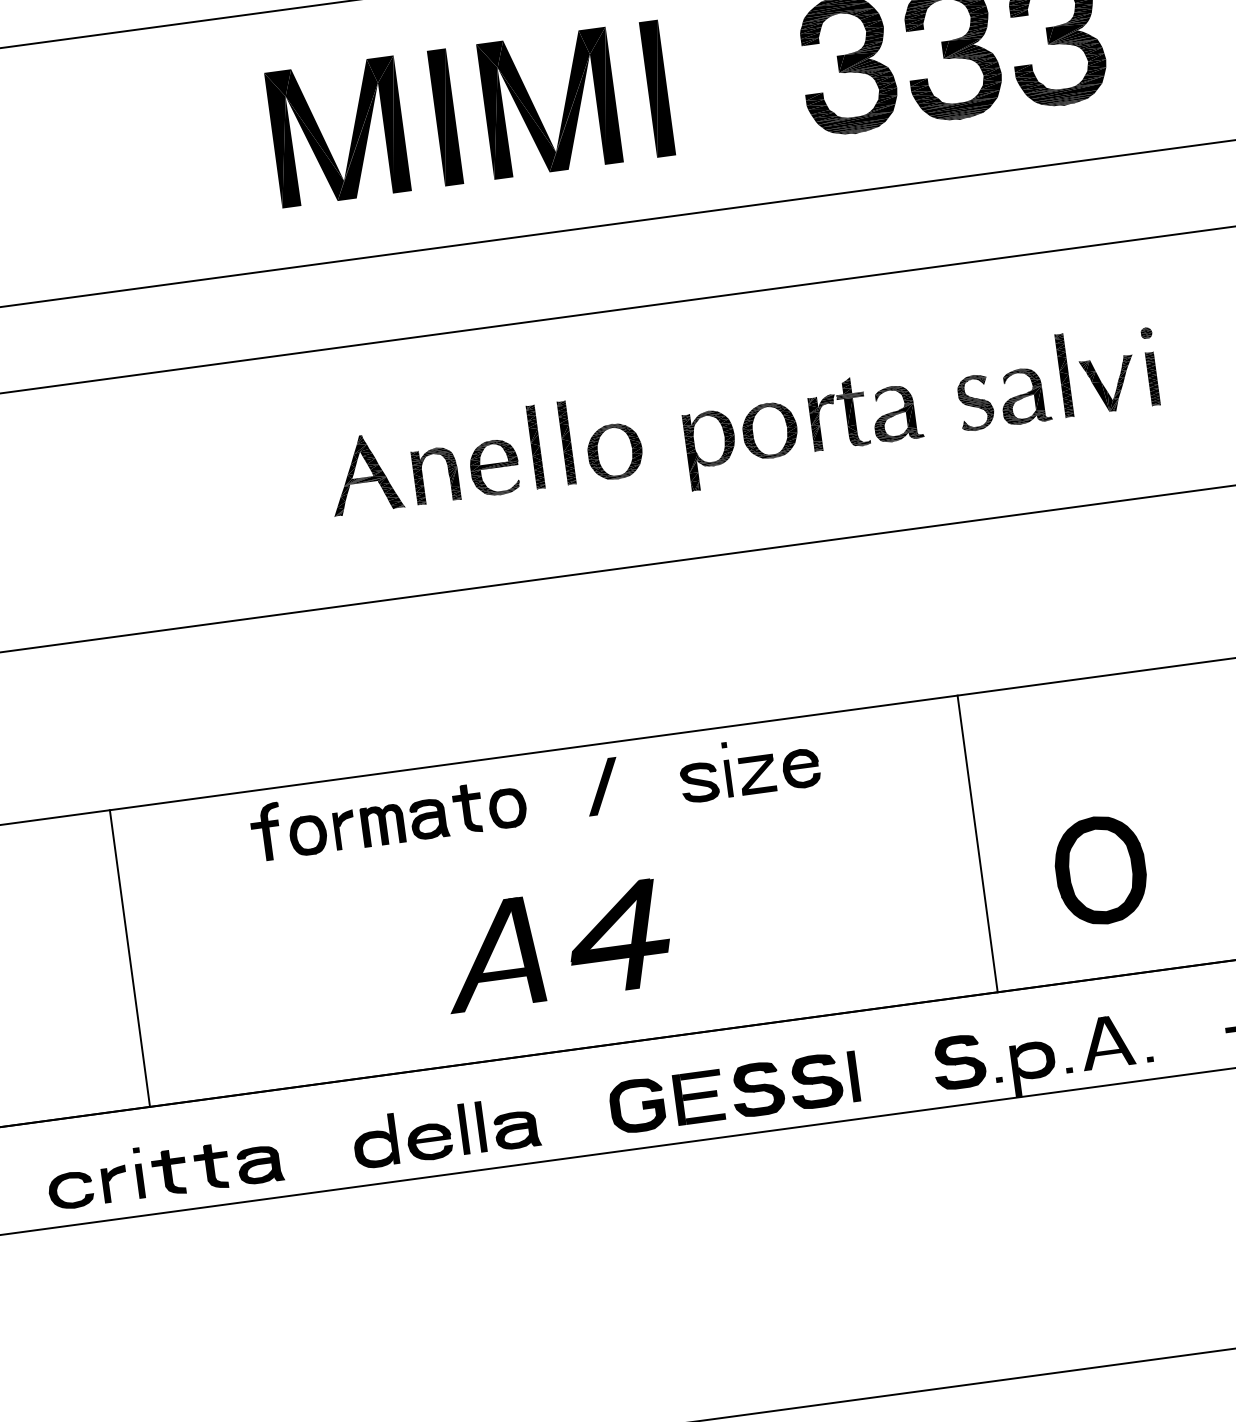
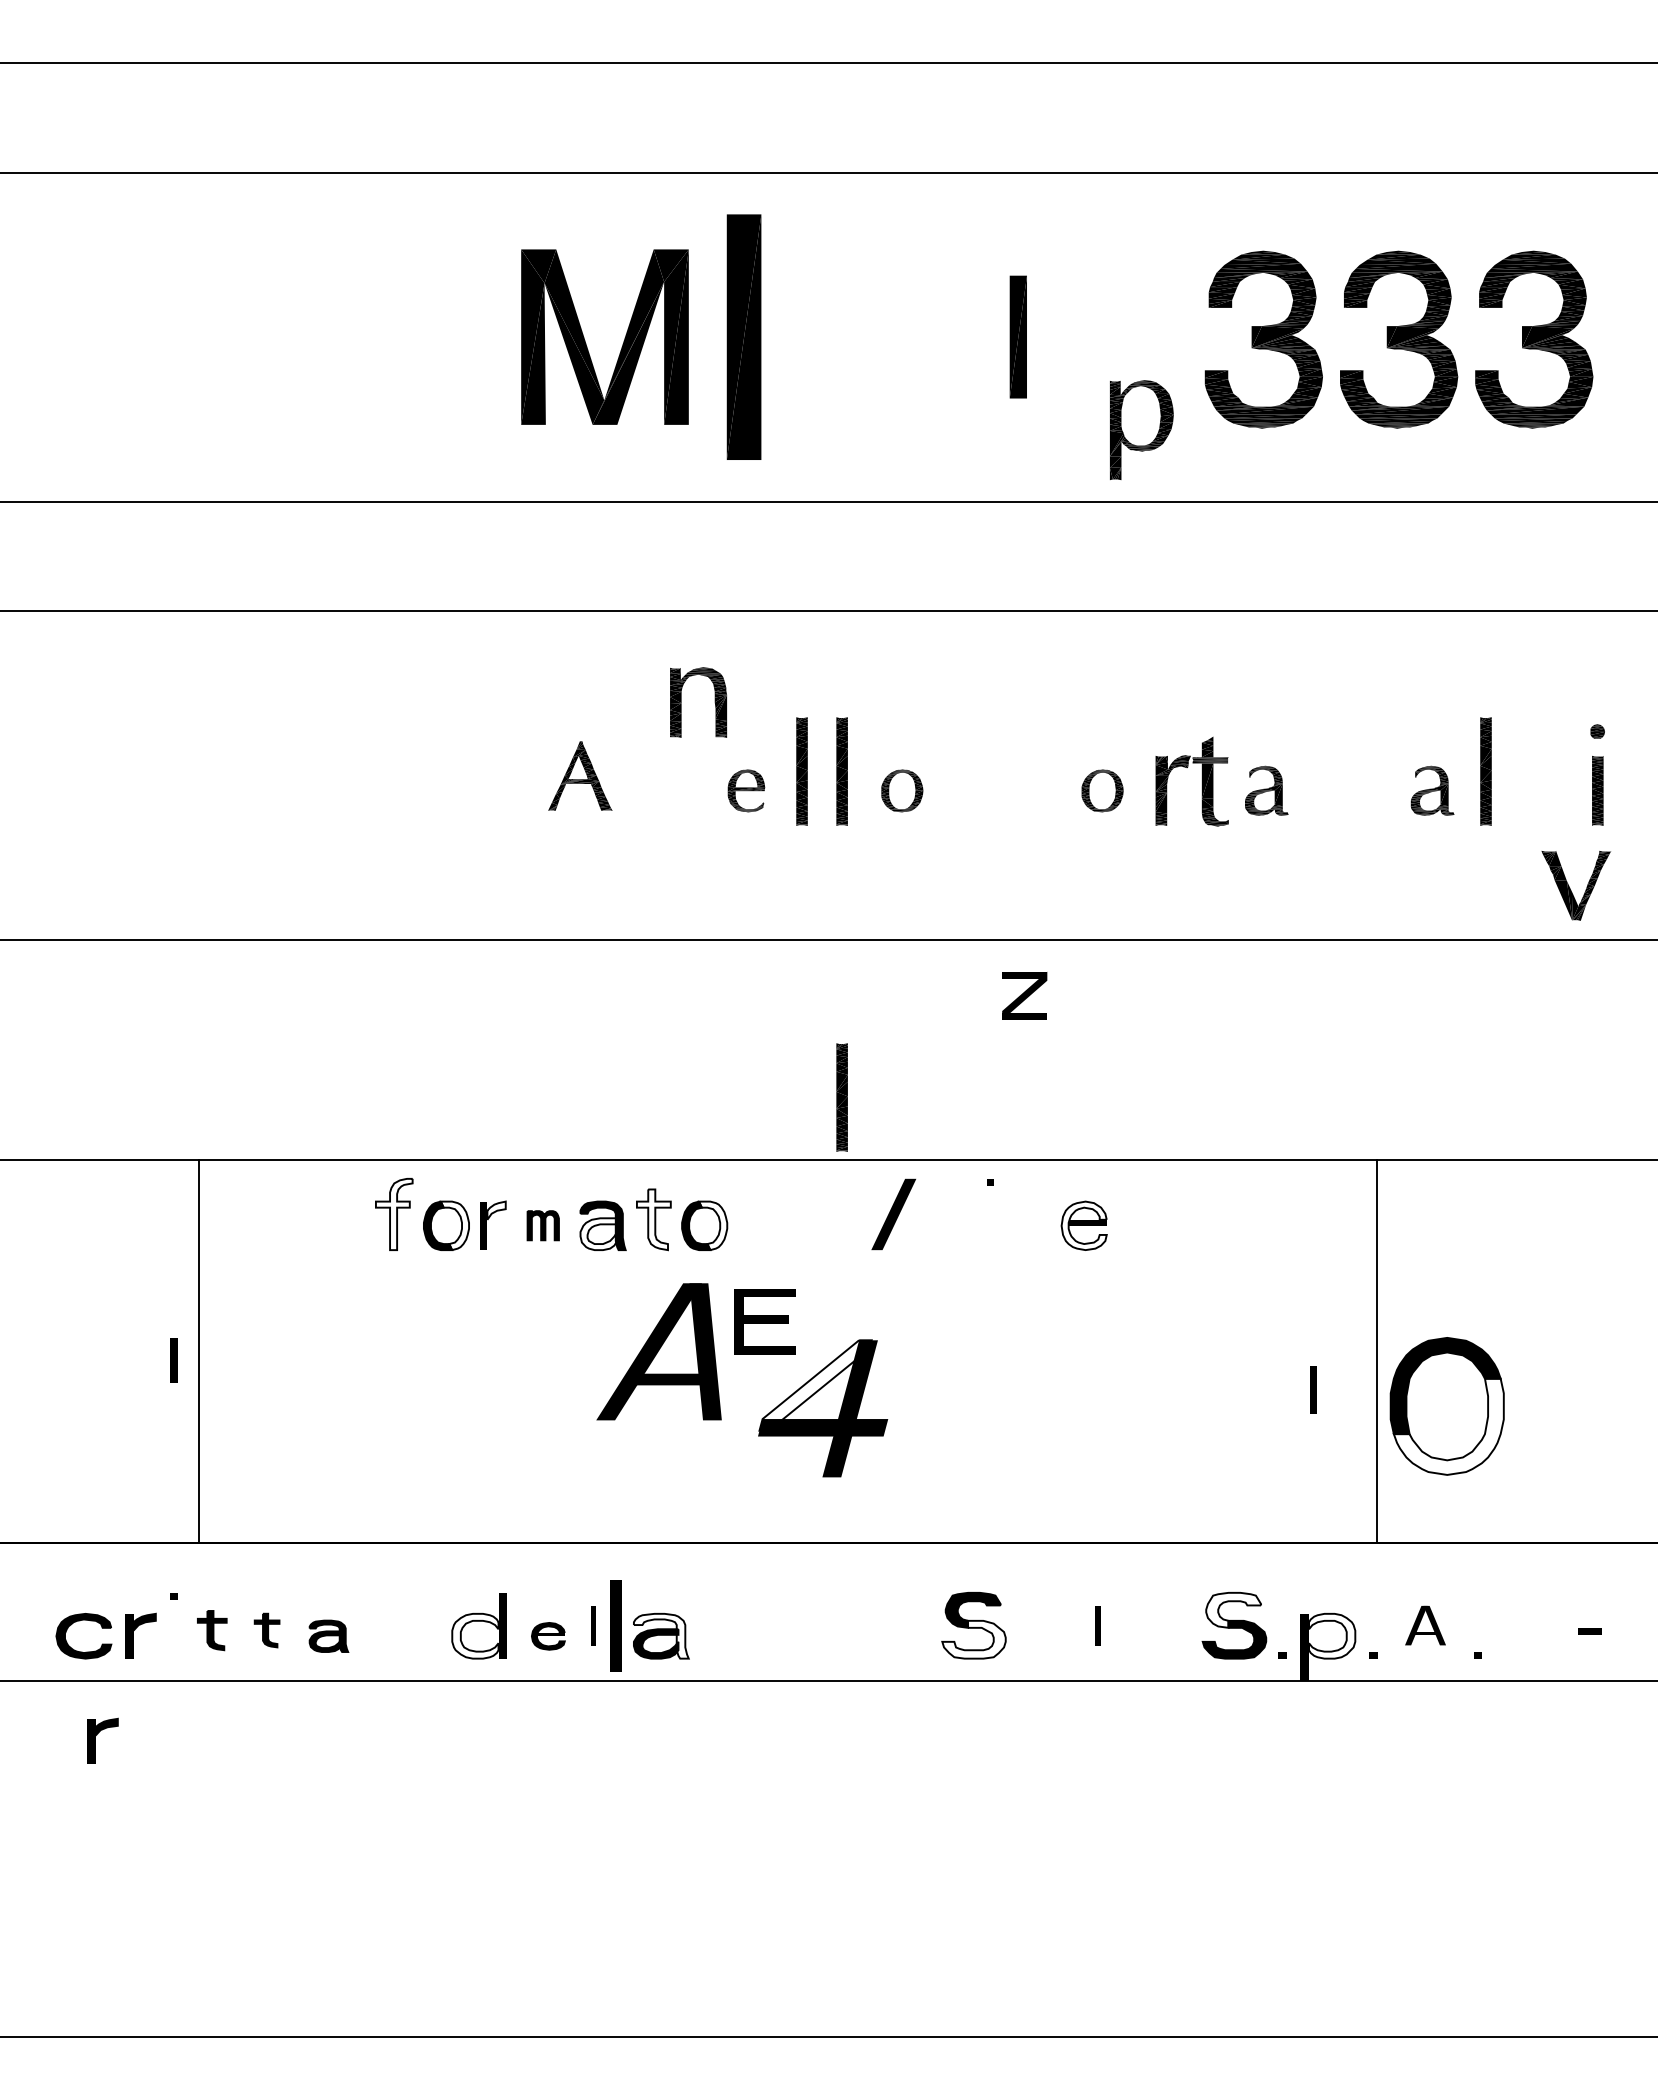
part: (657, 88) -> (1018, 336), size x0.7
part: (536, 109) -> (860, 342), removed
part: (445, 116) -> (743, 336), size x1.4
part: (1104, 387) -> (1570, 888), moved
part: (1025, 395) -> (1432, 790), size x0.7
part: (975, 402) -> (1368, 790), removed
part: (896, 413) -> (1266, 790), size x0.7
part: (769, 430) -> (1102, 790), size x0.6
part: (711, 449) -> (1141, 429), moved
part: (615, 451) -> (902, 790), size x0.6
part: (494, 467) -> (746, 790), size x0.6
part: (364, 473) -> (580, 775), size x0.7
part: (448, 473) -> (714, 702), moved
part: (600, 694) -> (841, 1097), added
fill: (800, 768) -> (1083, 1225), removed
part: (757, 774) -> (1024, 995), moved
part: (728, 778) -> (1313, 1389), moved
part: (699, 782) -> (952, 1225), removed
part: (602, 786) -> (893, 1214), moved
fill: (514, 807) -> (713, 1225), removed
fill: (467, 808) -> (653, 1219), removed
fill: (345, 818) -> (496, 1210), removed
part: (383, 825) -> (543, 1225), size x0.6
fill: (426, 826) -> (598, 1234), removed
fill: (266, 832) -> (393, 1214), removed
fill: (314, 834) -> (454, 1225), removed
line: (977, 843) -> (1377, 1351), moved
fill: (1103, 885) -> (1448, 1426), removed
fill: (610, 920) -> (815, 1385), removed
part: (491, 954) -> (658, 1351), moved
part: (1106, 1042) -> (1425, 1625), size x0.6
fill: (956, 1049) -> (1233, 1609), removed
fill: (1036, 1059) -> (1332, 1635), removed
part: (853, 1076) -> (1097, 1625), size x0.6
part: (815, 1081) -> (1048, 1625), removed
part: (698, 1097) -> (764, 1321), moved
fill: (758, 1100) -> (973, 1639), removed
part: (642, 1104) -> (824, 1625), removed
part: (480, 1126) -> (615, 1625), size x1.4
part: (463, 1129) -> (593, 1625), size x0.6
fill: (516, 1129) -> (660, 1635), removed
part: (430, 1142) -> (548, 1636), size x0.6
fill: (373, 1149) -> (475, 1635), removed
part: (260, 1165) -> (328, 1636), size x0.7
part: (211, 1167) -> (266, 1630), size x0.6
part: (169, 1172) -> (211, 1630), size x0.7
part: (140, 1181) -> (173, 1360), moved
part: (90, 1269) -> (95, 1740), added

